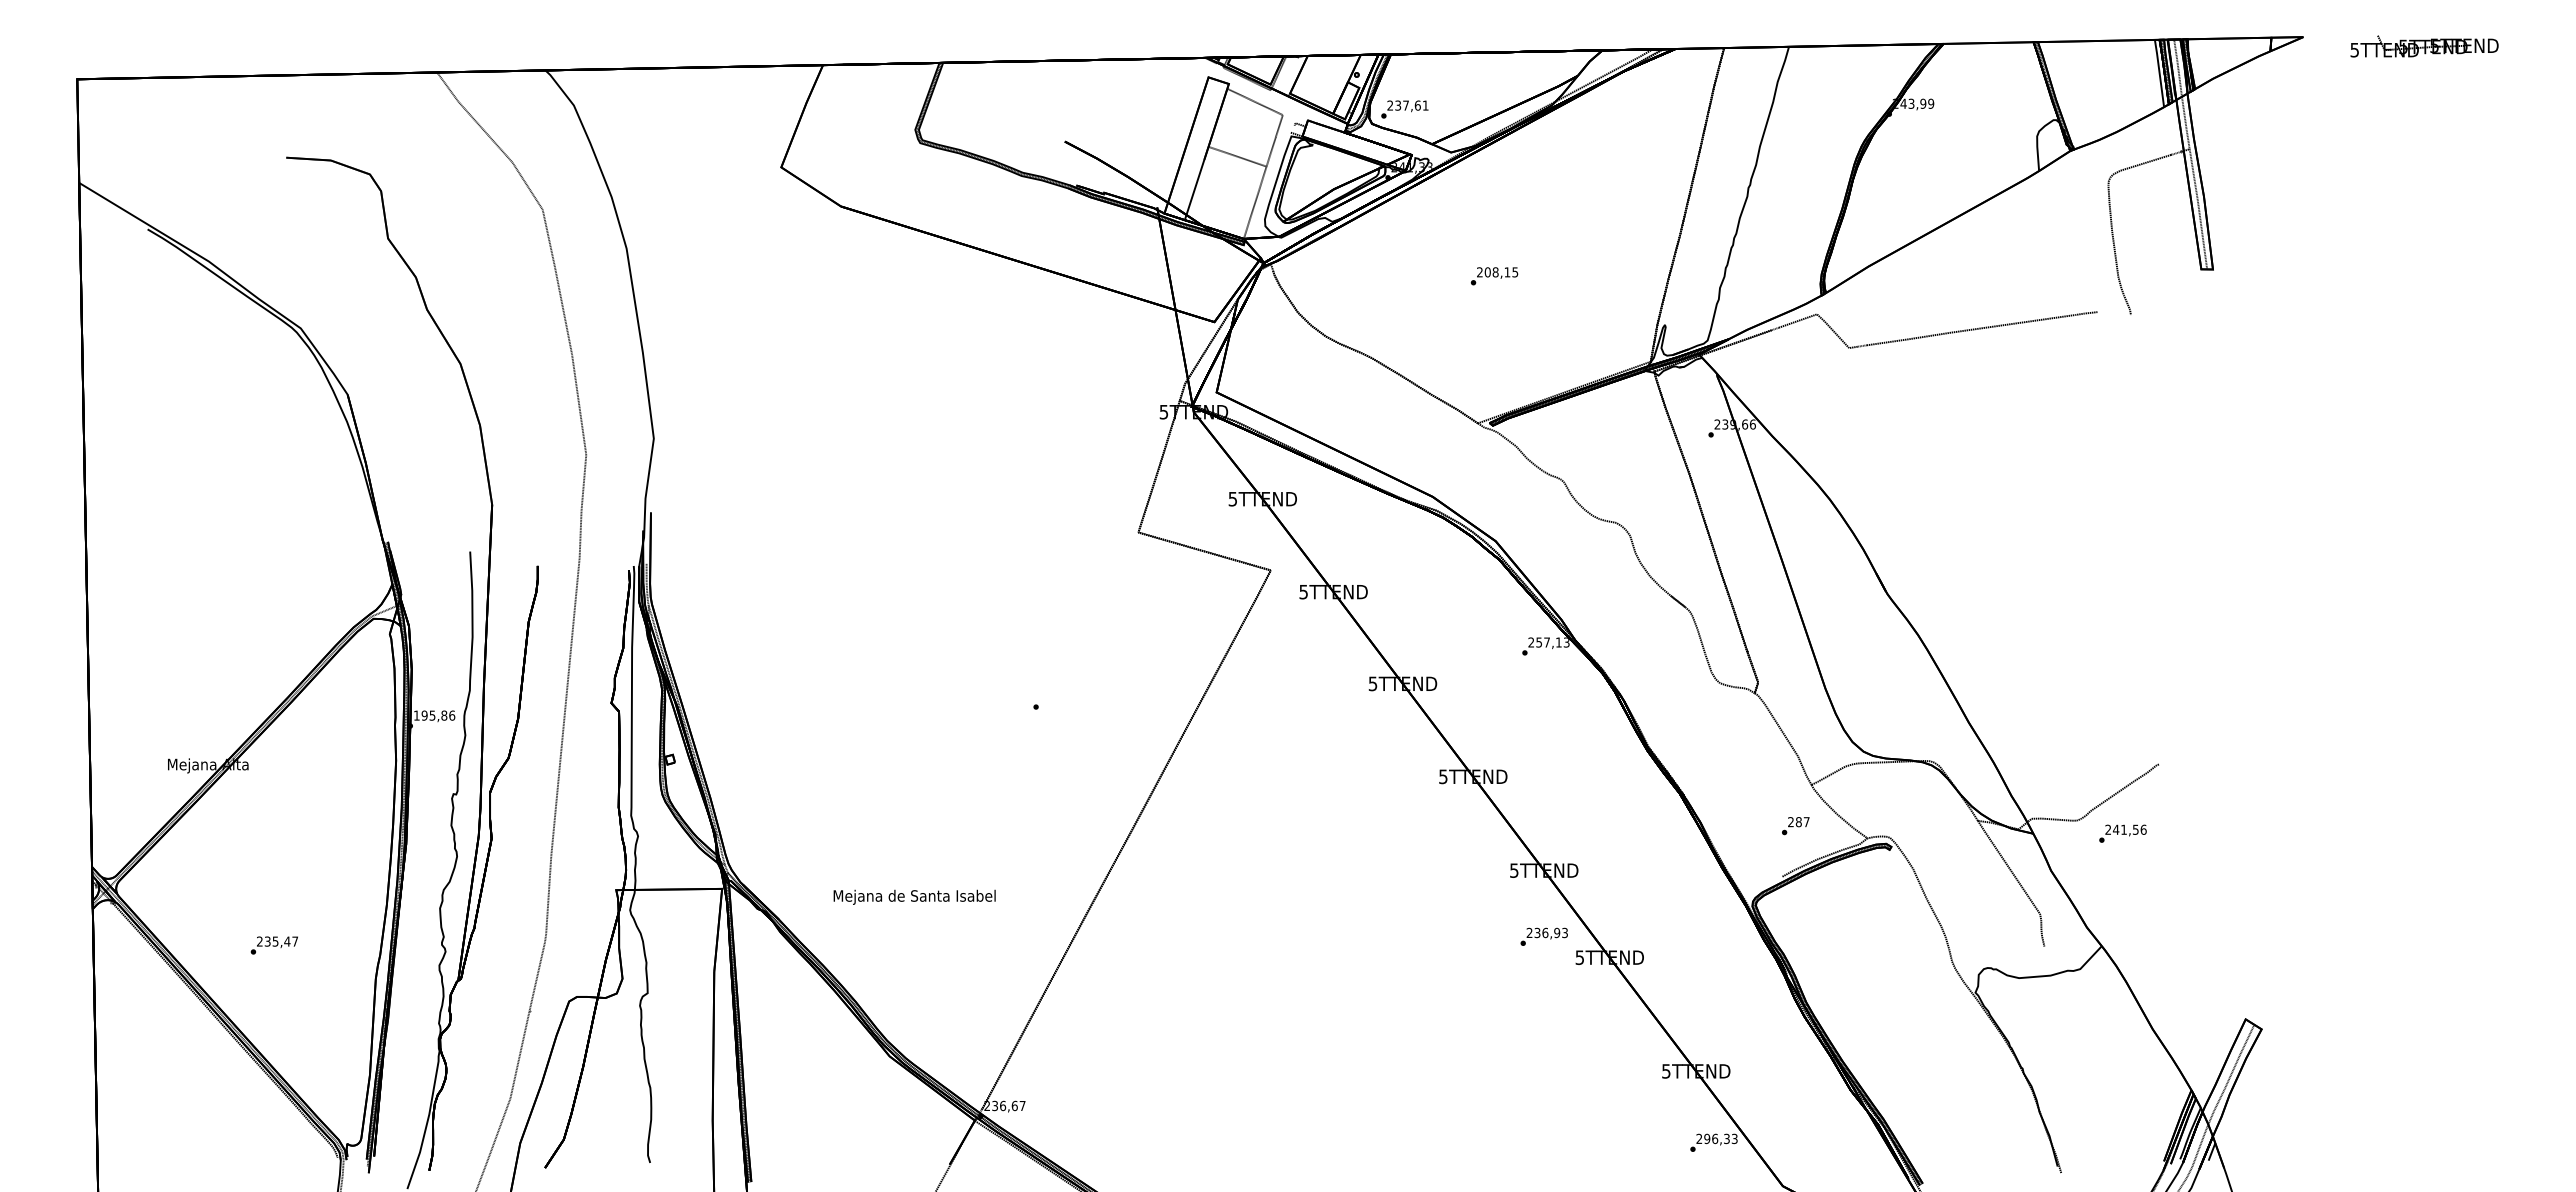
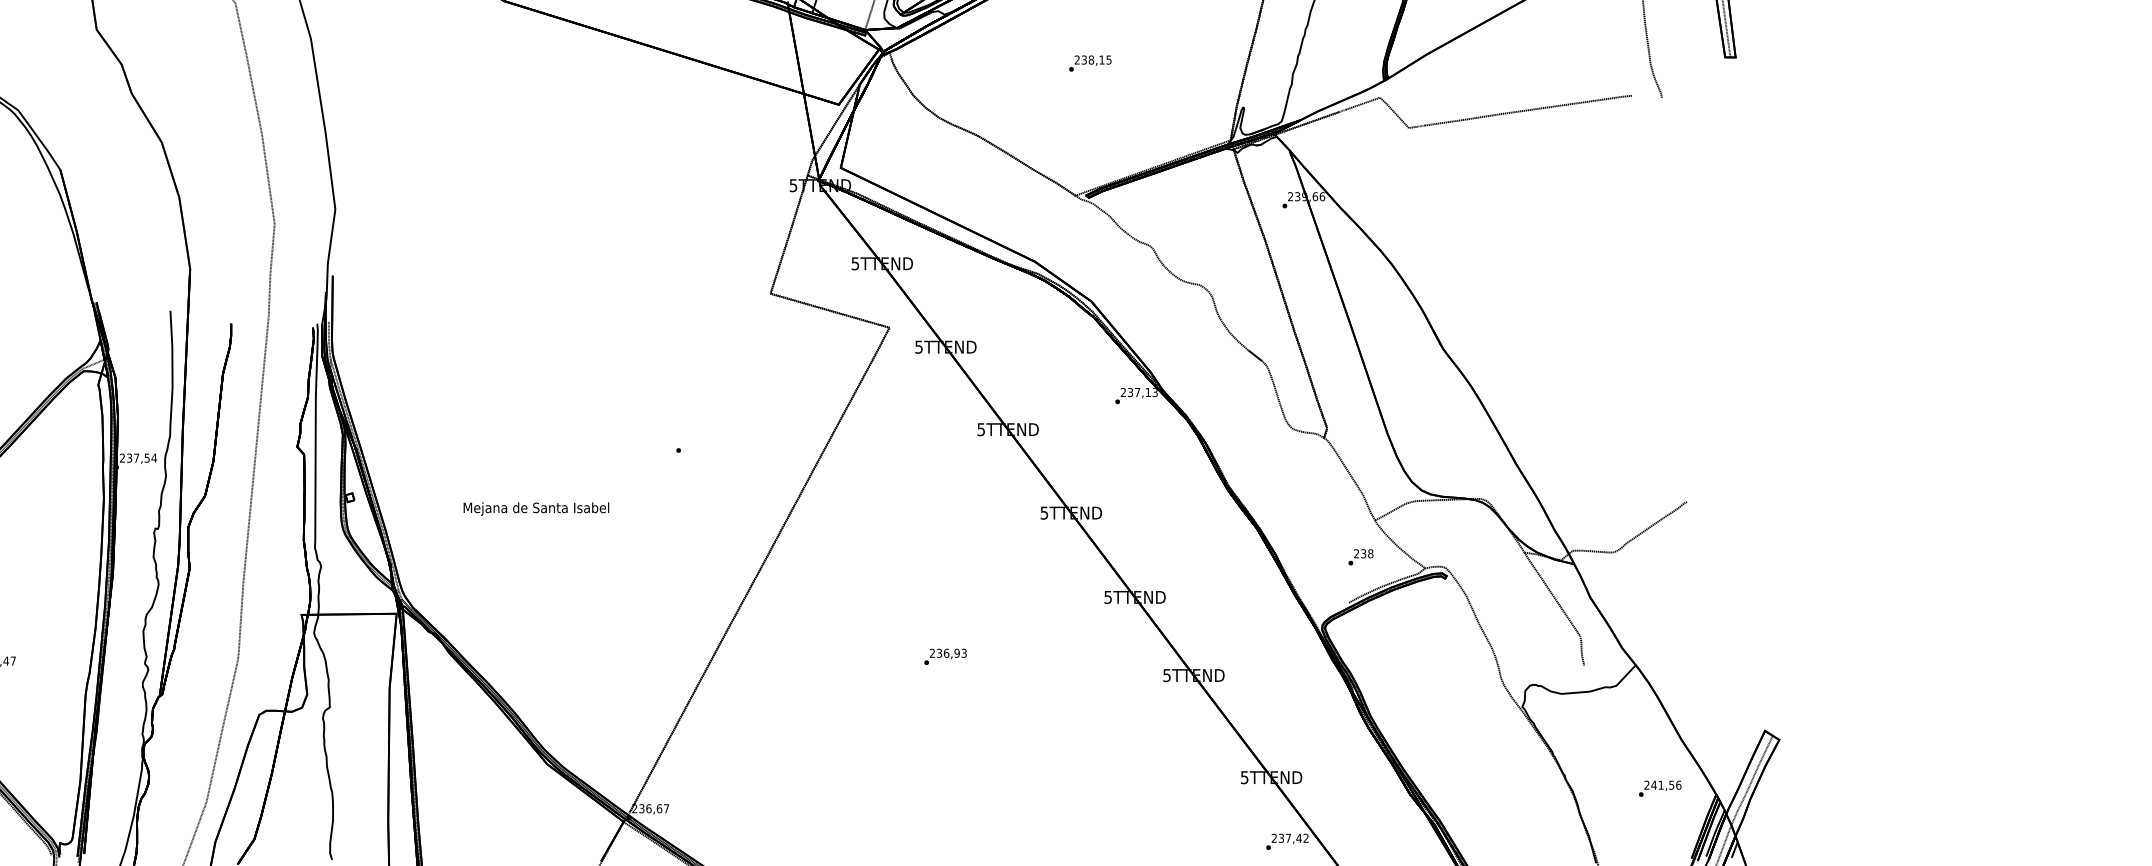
text: (1487, 272) -> (1084, 60), 208,15 -> 238,15
text: (1538, 641) -> (1129, 391), 257,13 -> 237,13
text: (434, 715) -> (138, 458), 195,86 -> 237,54
text: (1802, 822) -> (1366, 554), 287 -> 238
text: (2122, 833) -> (1659, 788), moved
text: (914, 896) -> (536, 508), moved
text: (1543, 936) -> (944, 656), moved
text: (1720, 1138) -> (1293, 837), 296,33 -> 237,42

